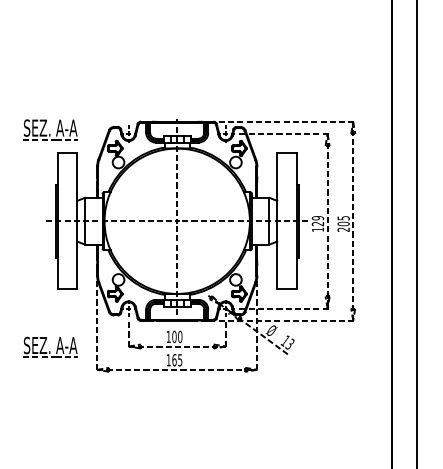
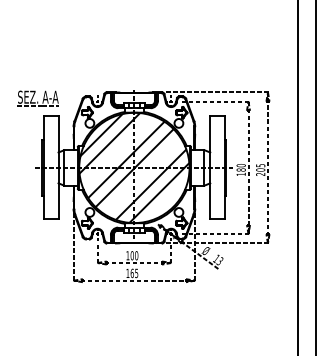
hatch: (177, 220) -> (134, 167), added
text: (317, 220) -> (240, 167), 129 -> 180
part: (49, 347) -> (37, 263), removed

